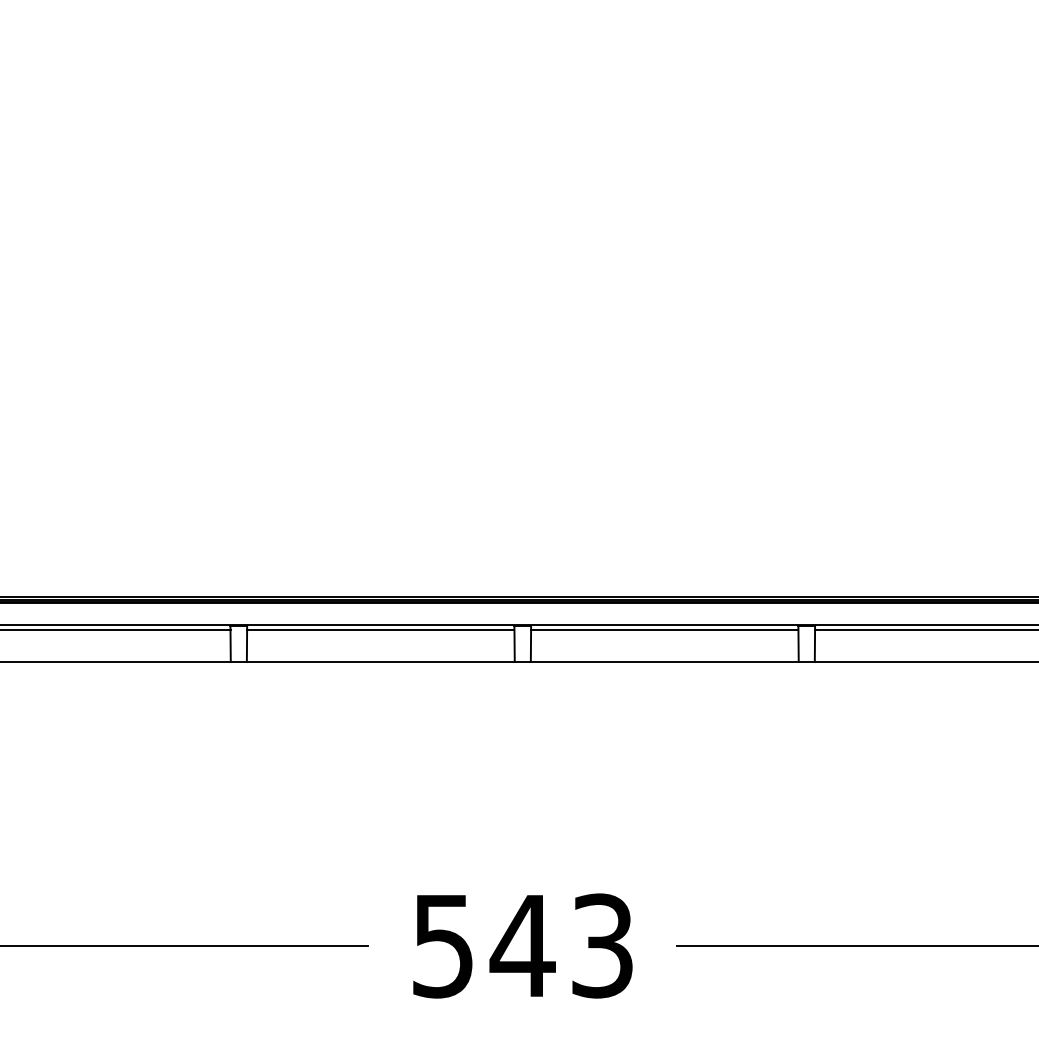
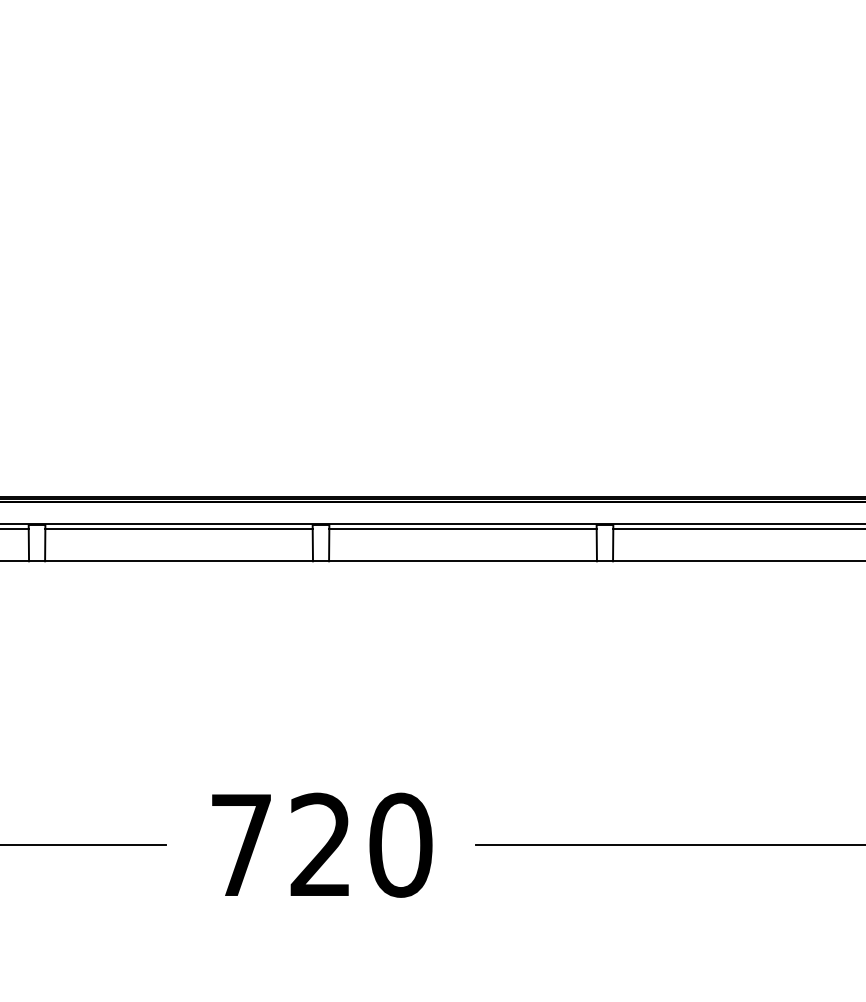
text: (523, 945) -> (321, 844), 543 -> 720

